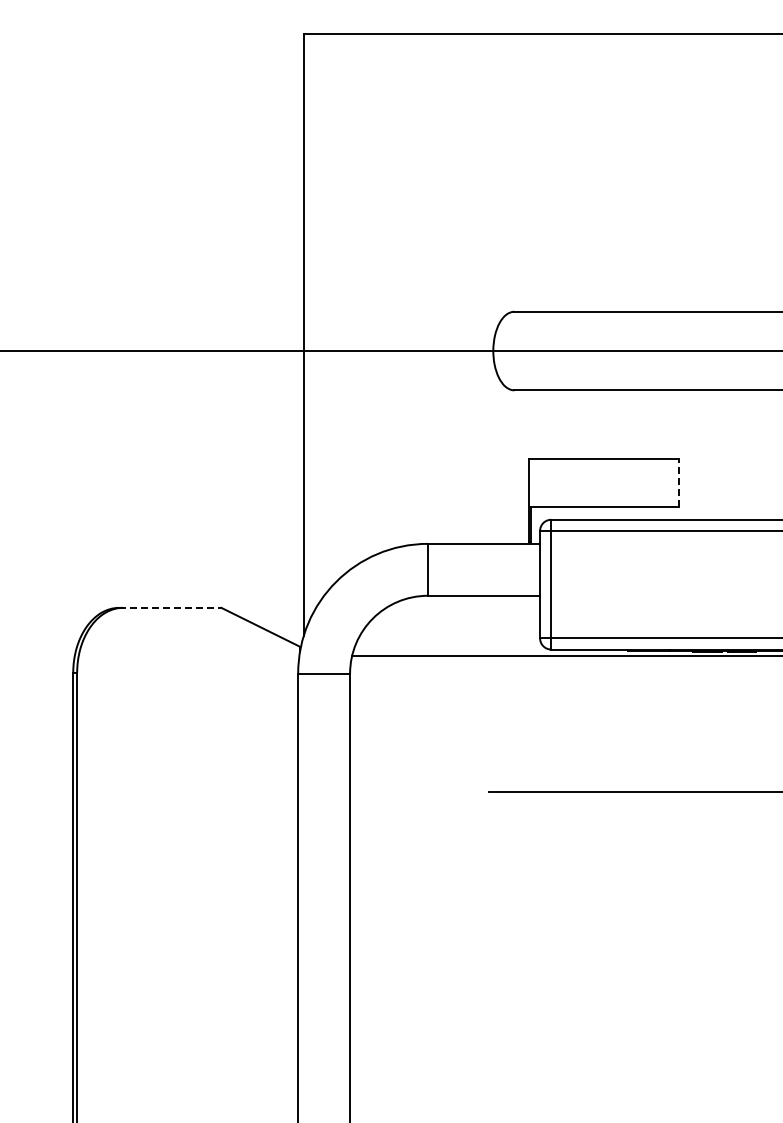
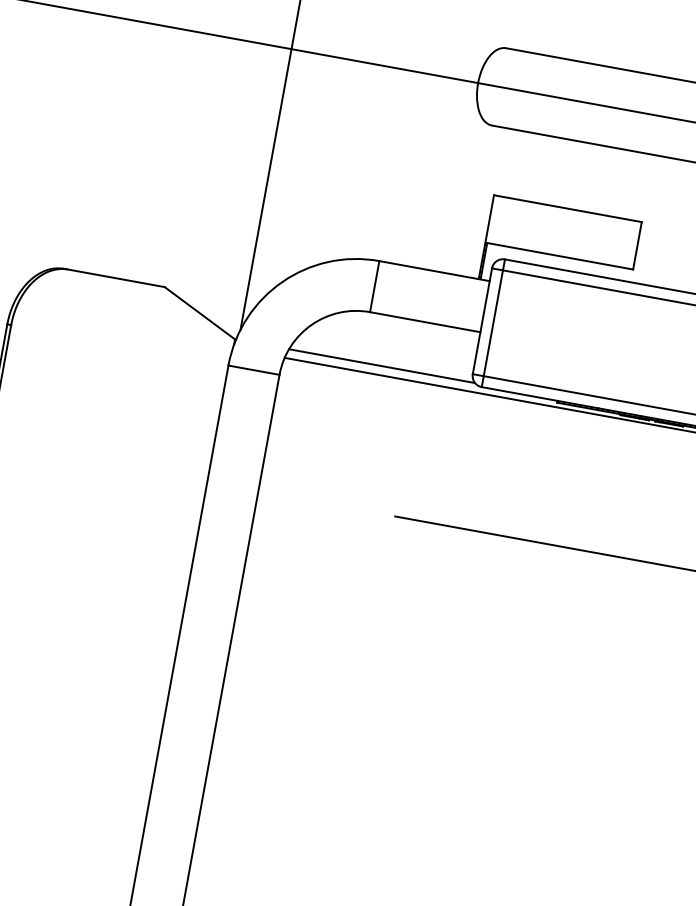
line: (679, 482) -> (637, 245), dashed -> solid
line: (170, 607) -> (114, 277), dashed -> solid
line: (448, 646) -> (381, 365), added

